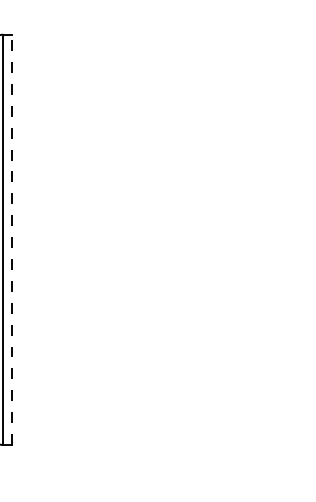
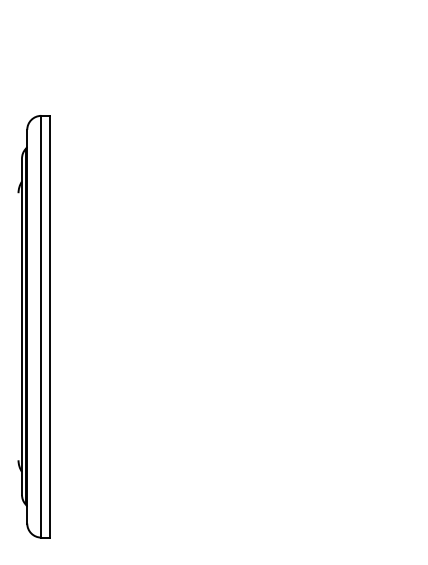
line: (11, 239) -> (49, 326), dashed -> solid

